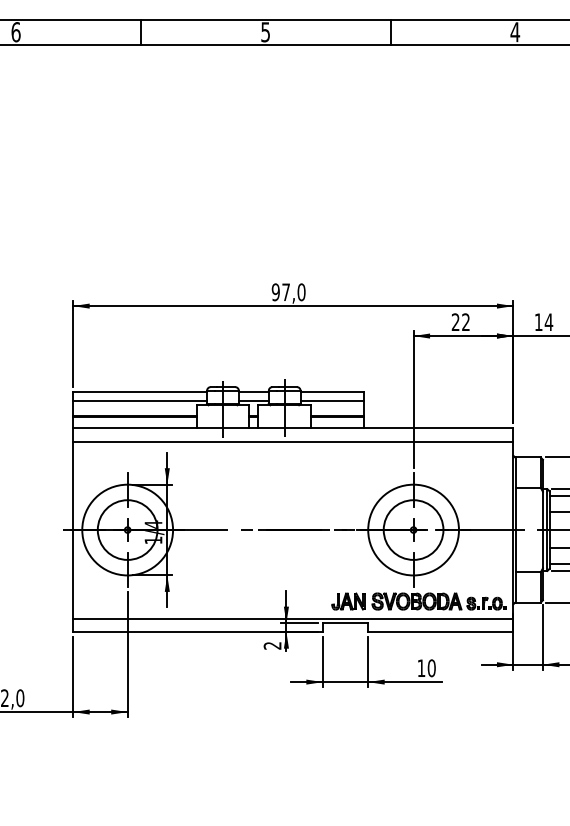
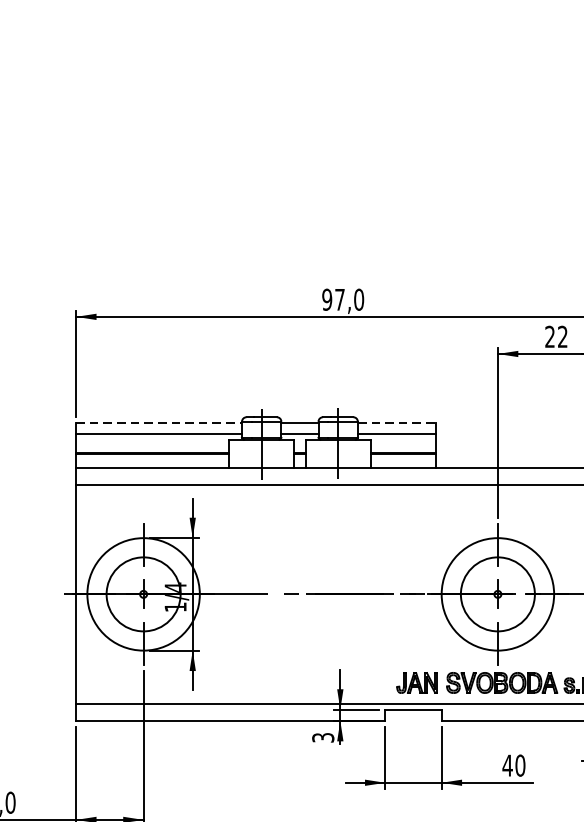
line: (140, 391) -> (159, 422), solid -> dashed
line: (332, 391) -> (397, 422), solid -> dashed
text: (272, 645) -> (323, 737), 2 -> 3
text: (421, 667) -> (507, 764), 10 -> 40

